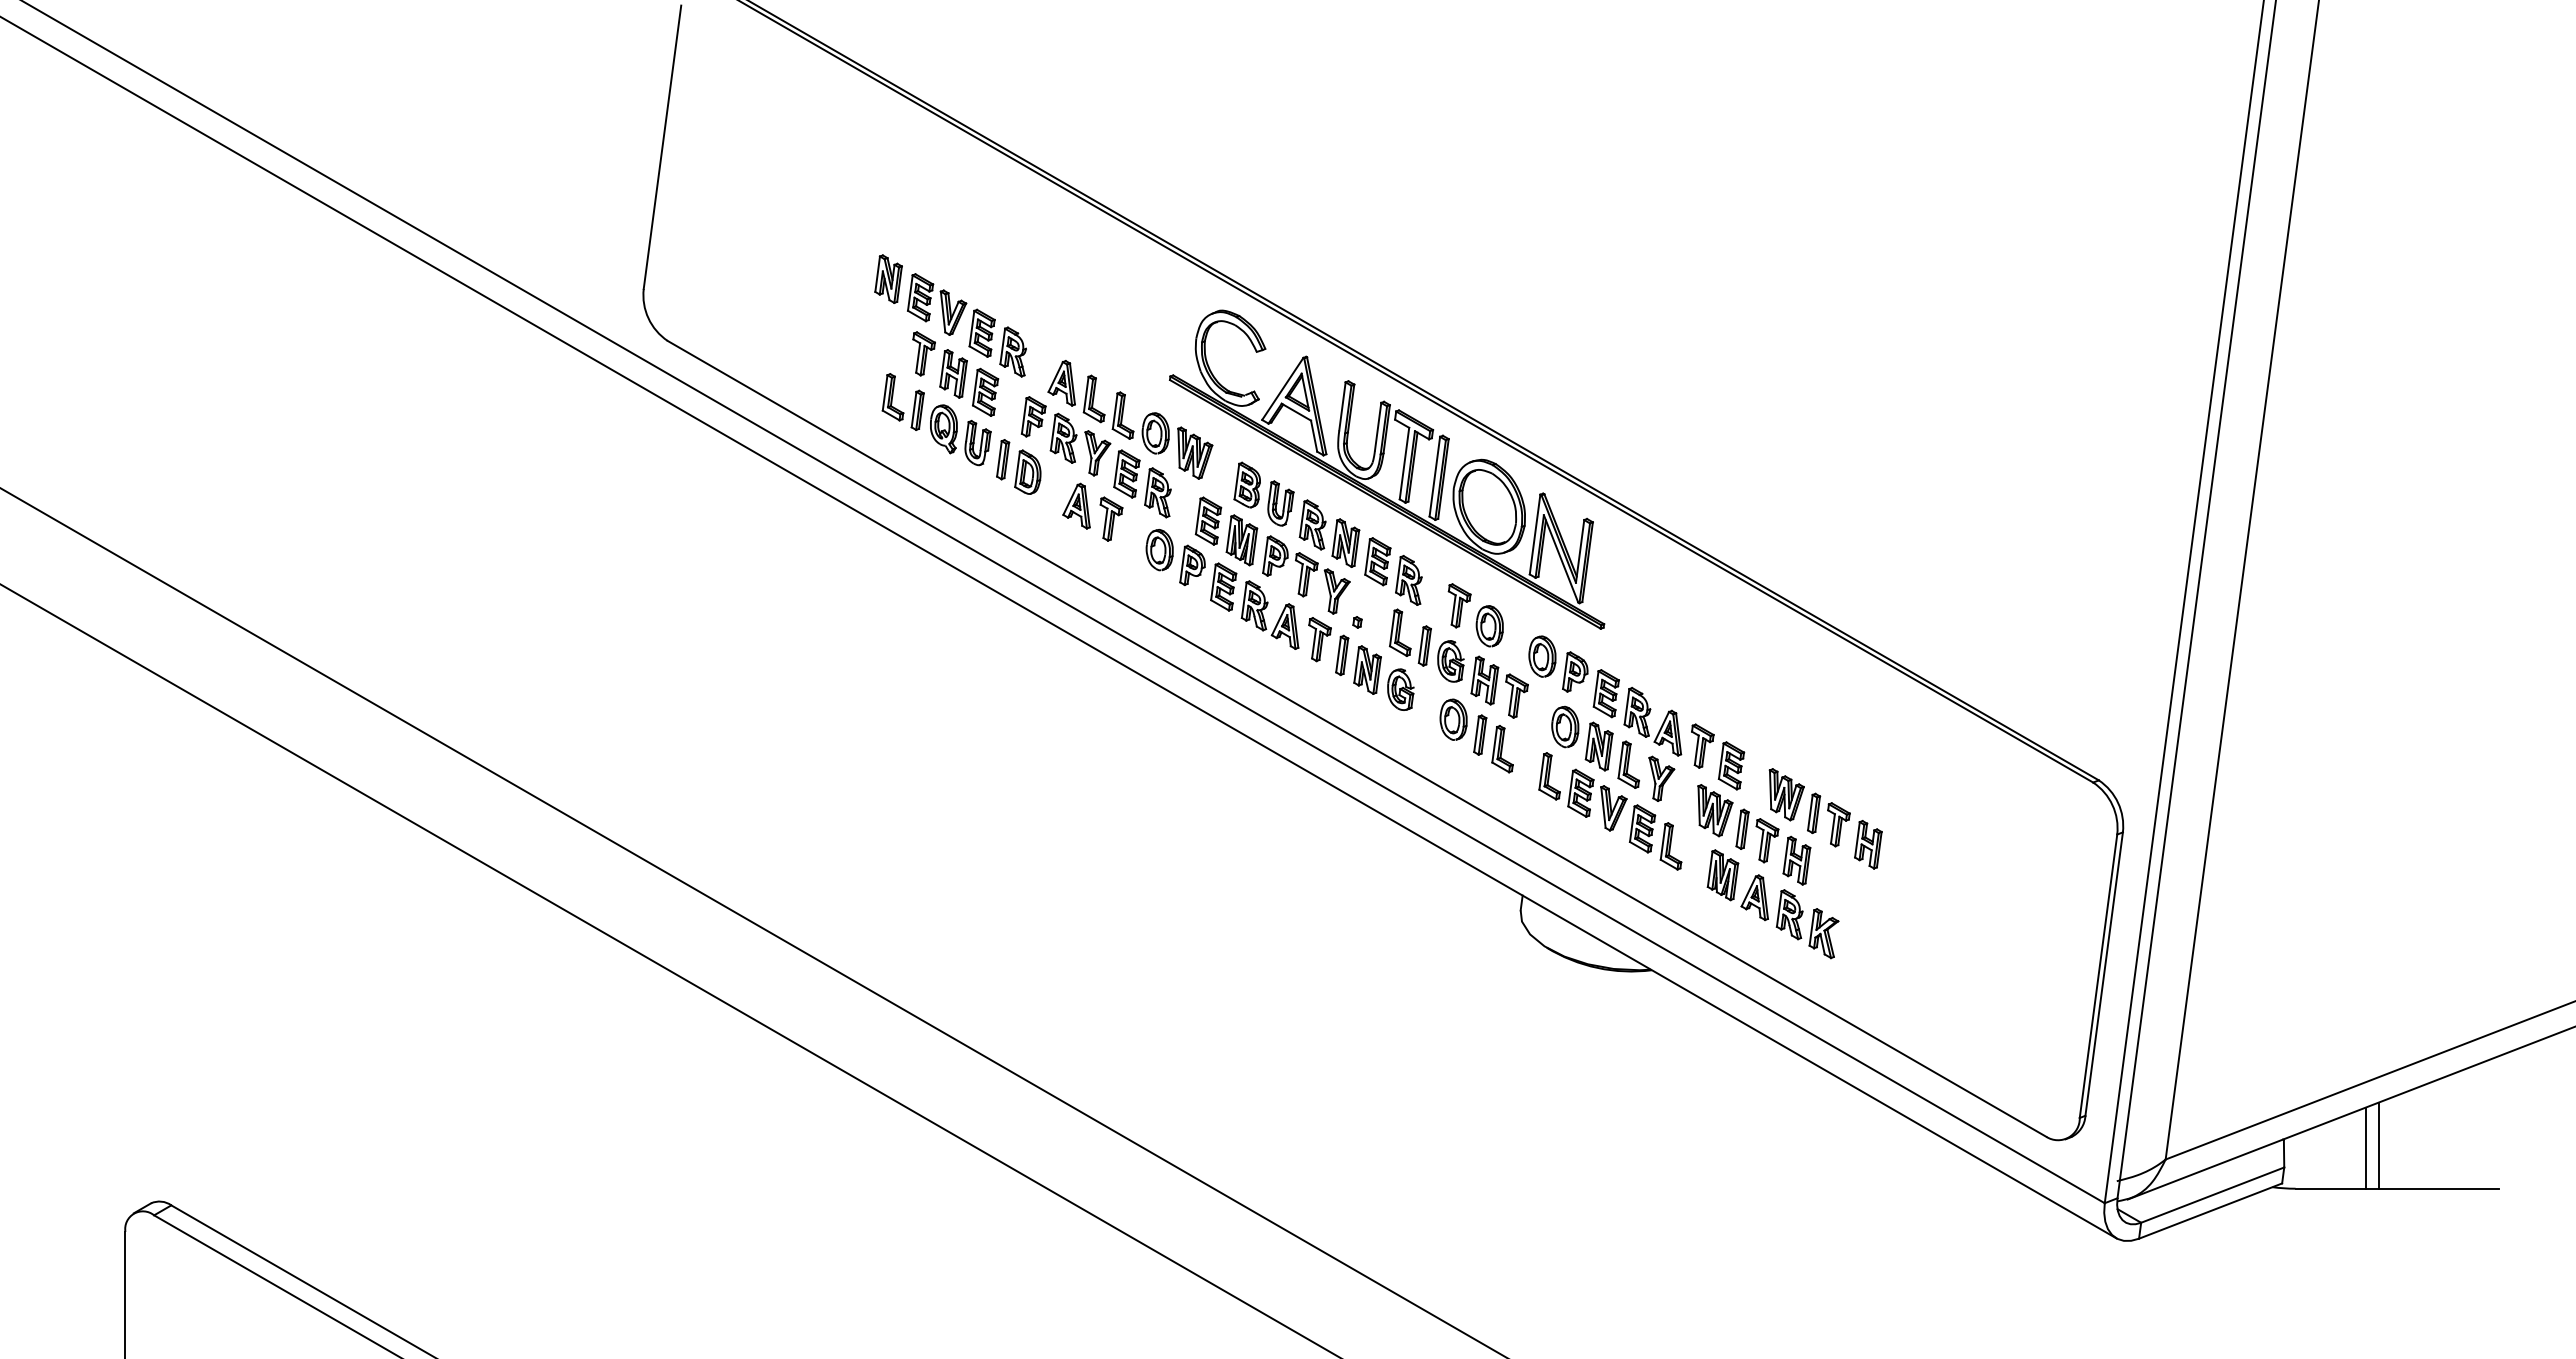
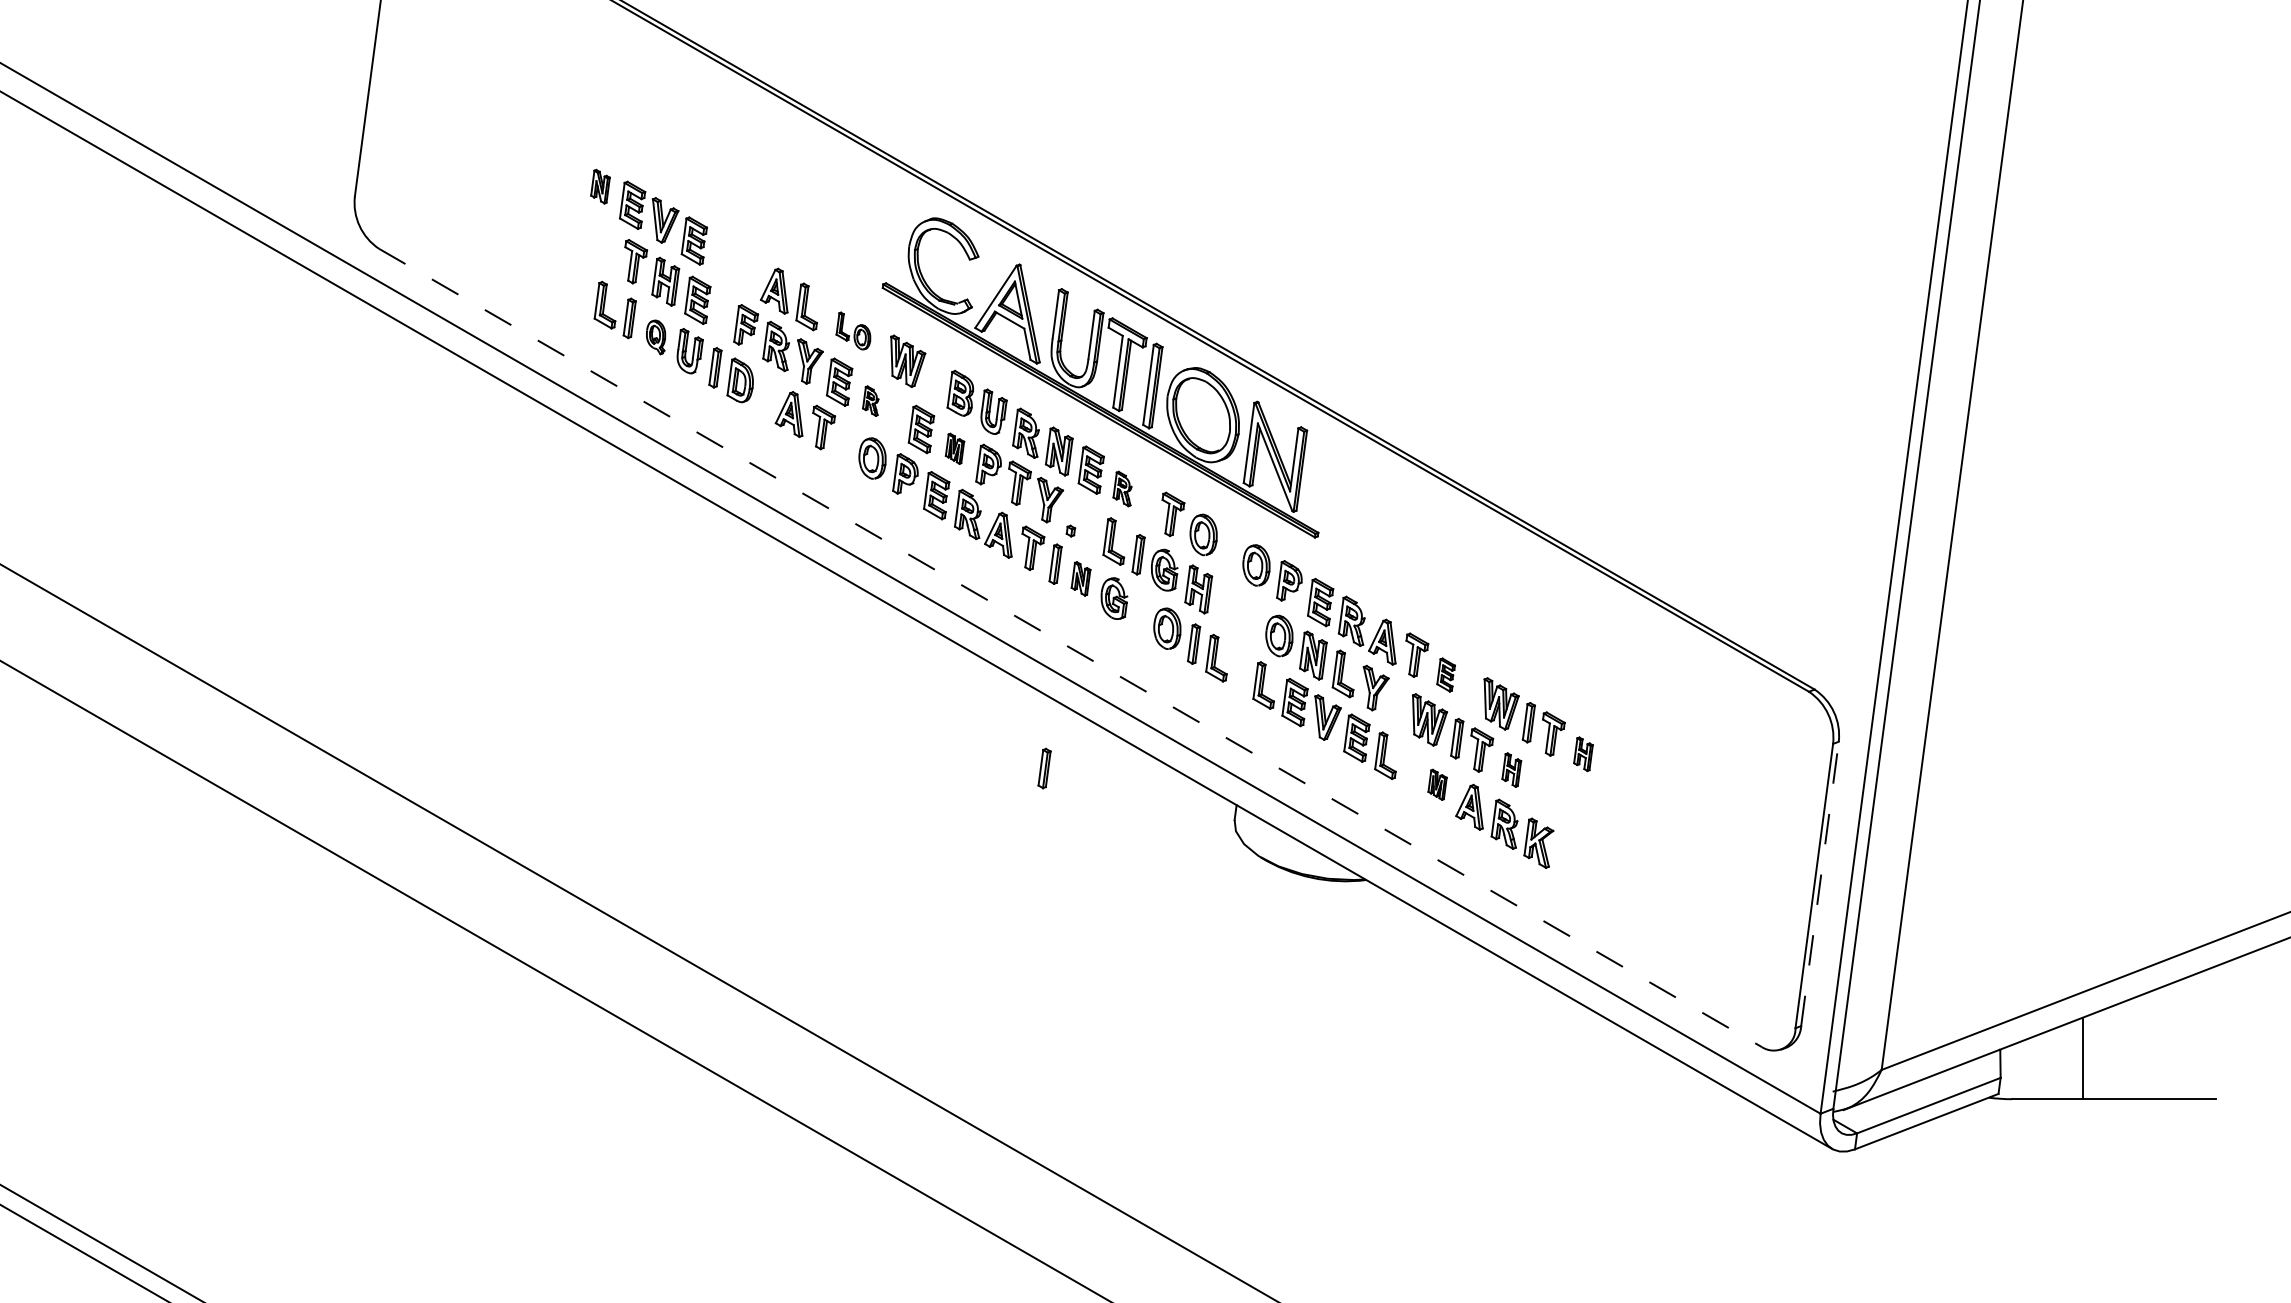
part: (888, 278) -> (600, 186), size x0.7
part: (1012, 351) -> (724, 259), removed
part: (1140, 422) -> (853, 330), size x0.6
part: (943, 429) -> (655, 337), size x0.7
part: (1157, 492) -> (870, 400), size x0.6
part: (1241, 540) -> (954, 448), size x0.6
part: (1408, 580) -> (1122, 489), size x0.7
part: (1367, 669) -> (1080, 578), size x0.7
part: (1516, 695) -> (1230, 604), removed
line: (1357, 738) -> (1070, 647), solid -> dashed
part: (1731, 765) -> (1446, 674), size x0.7
part: (1868, 844) -> (1583, 753), size x0.7
part: (1331, 858) -> (1044, 767), added
part: (1796, 860) -> (1511, 769), size x0.7
part: (1722, 875) -> (1437, 784), size x0.6
line: (2104, 974) -> (1820, 884), solid -> dashed
line: (2378, 1145) -> (2095, 1055), removed

